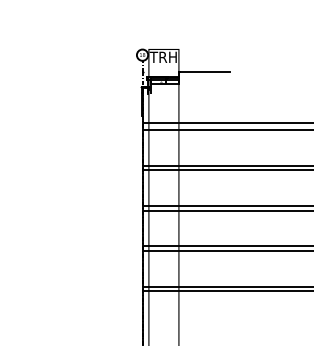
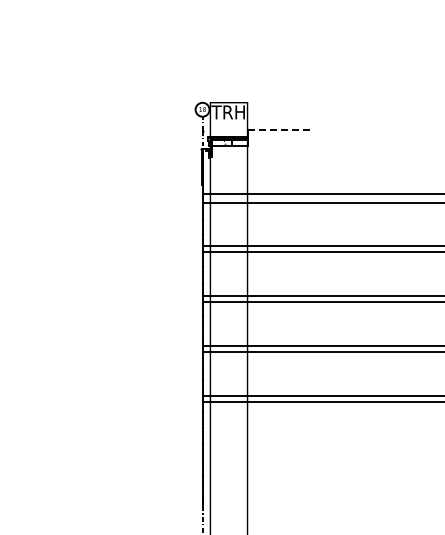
line: (204, 71) -> (279, 130), solid -> dashed

